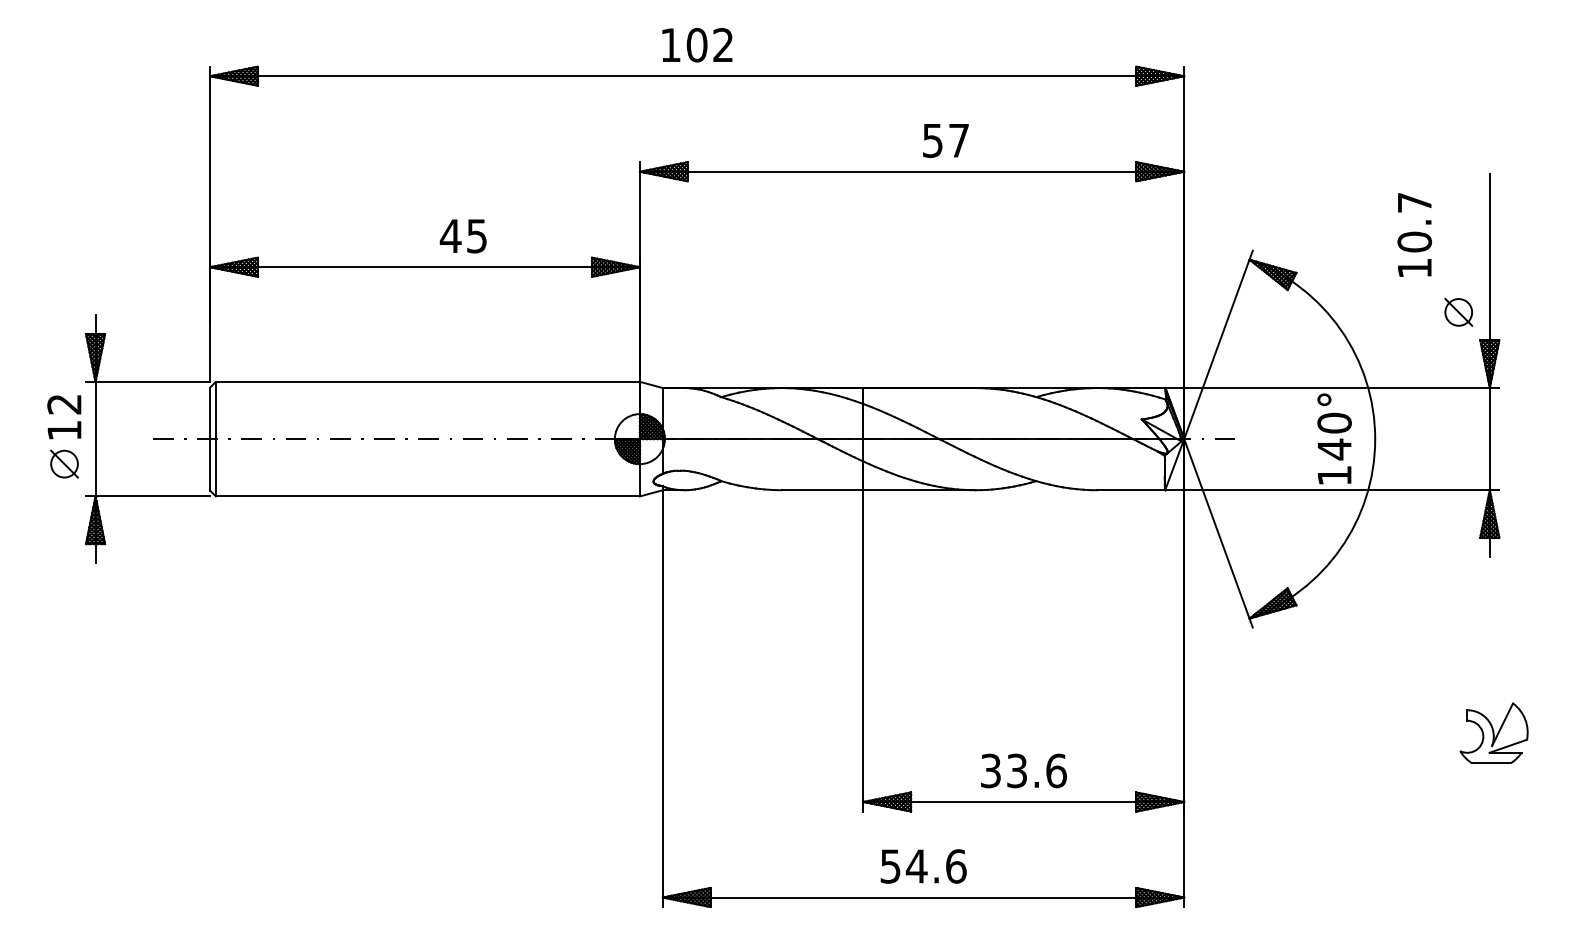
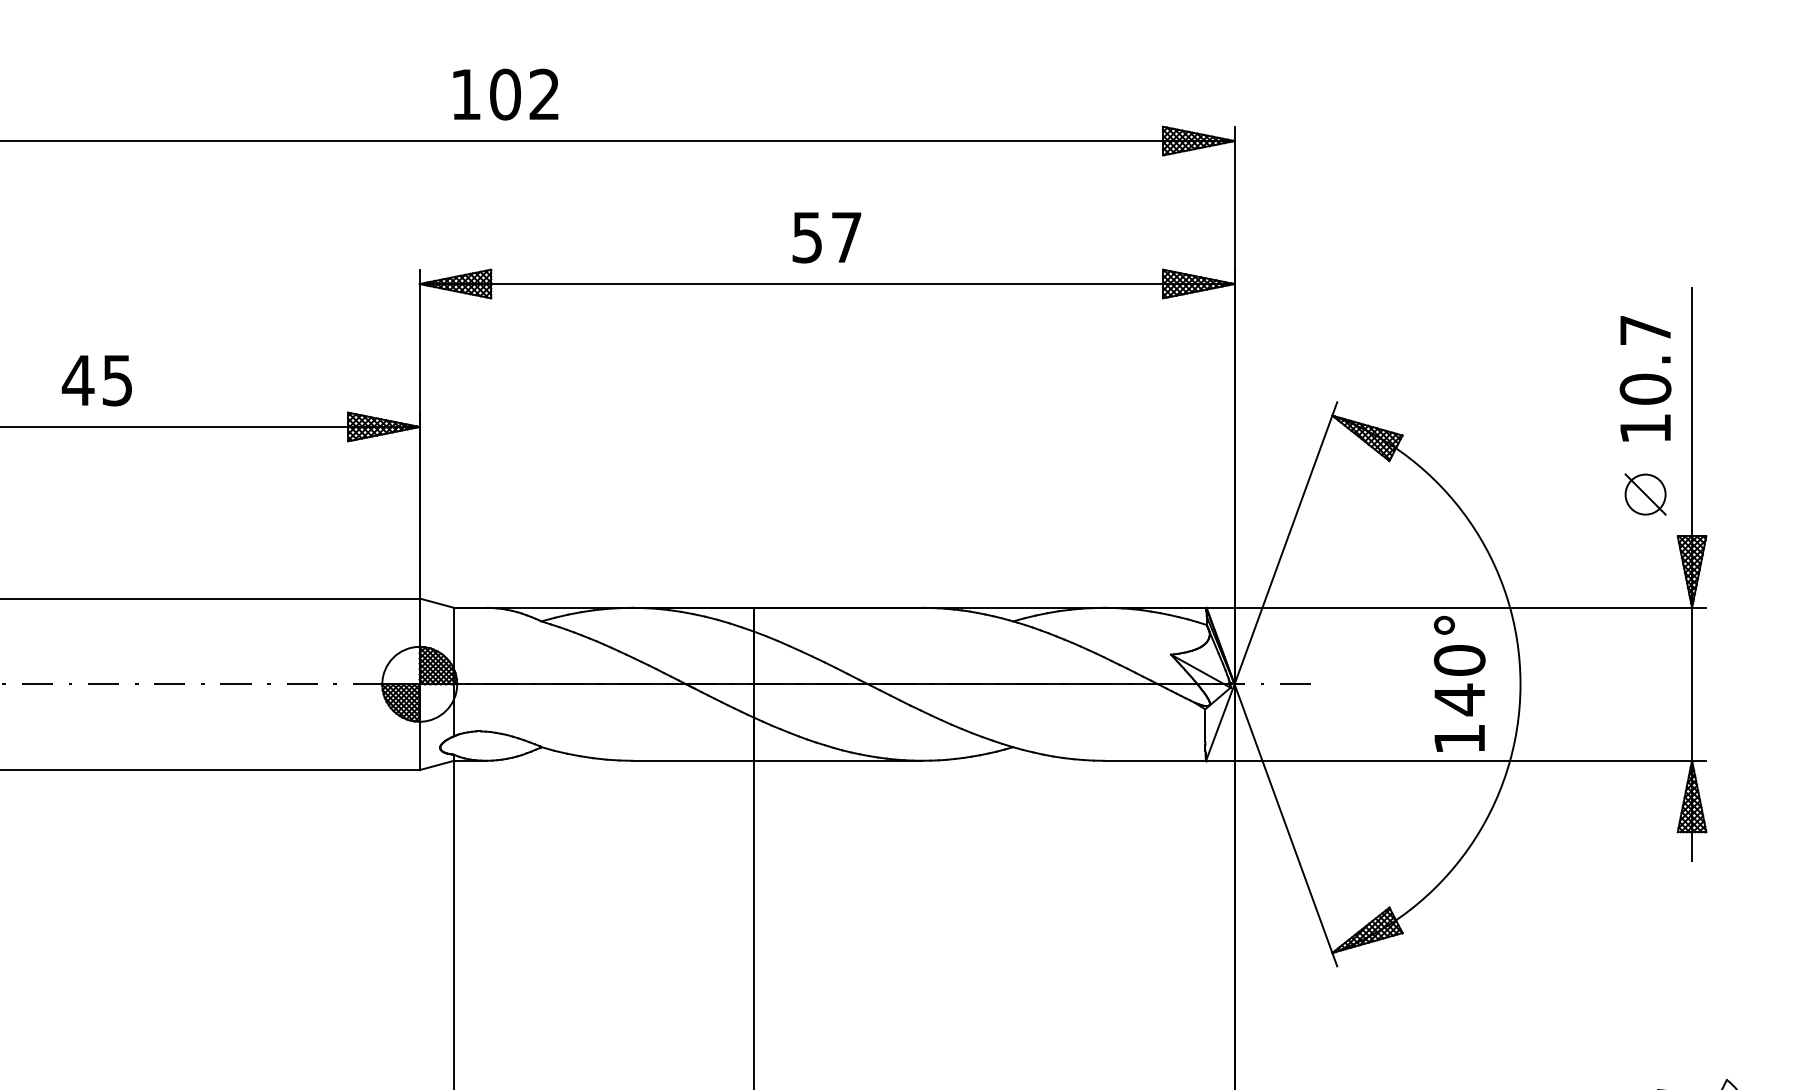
text: (945, 140) -> (826, 237), moved
text: (1414, 234) -> (1645, 377), moved
text: (462, 236) -> (95, 380), moved

